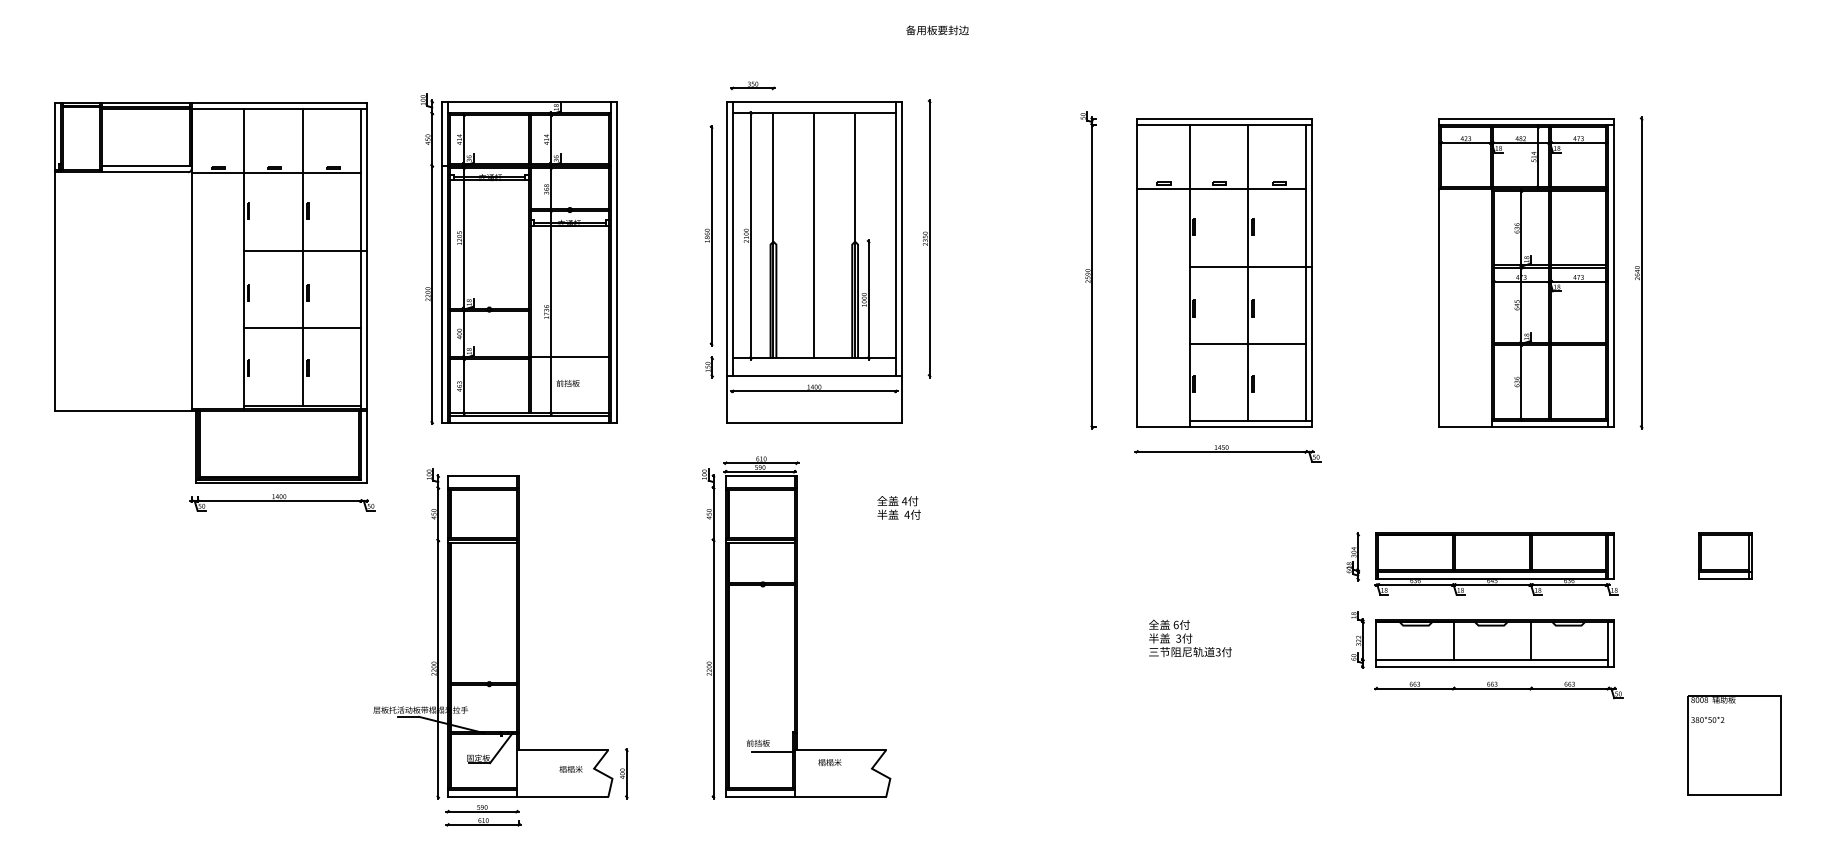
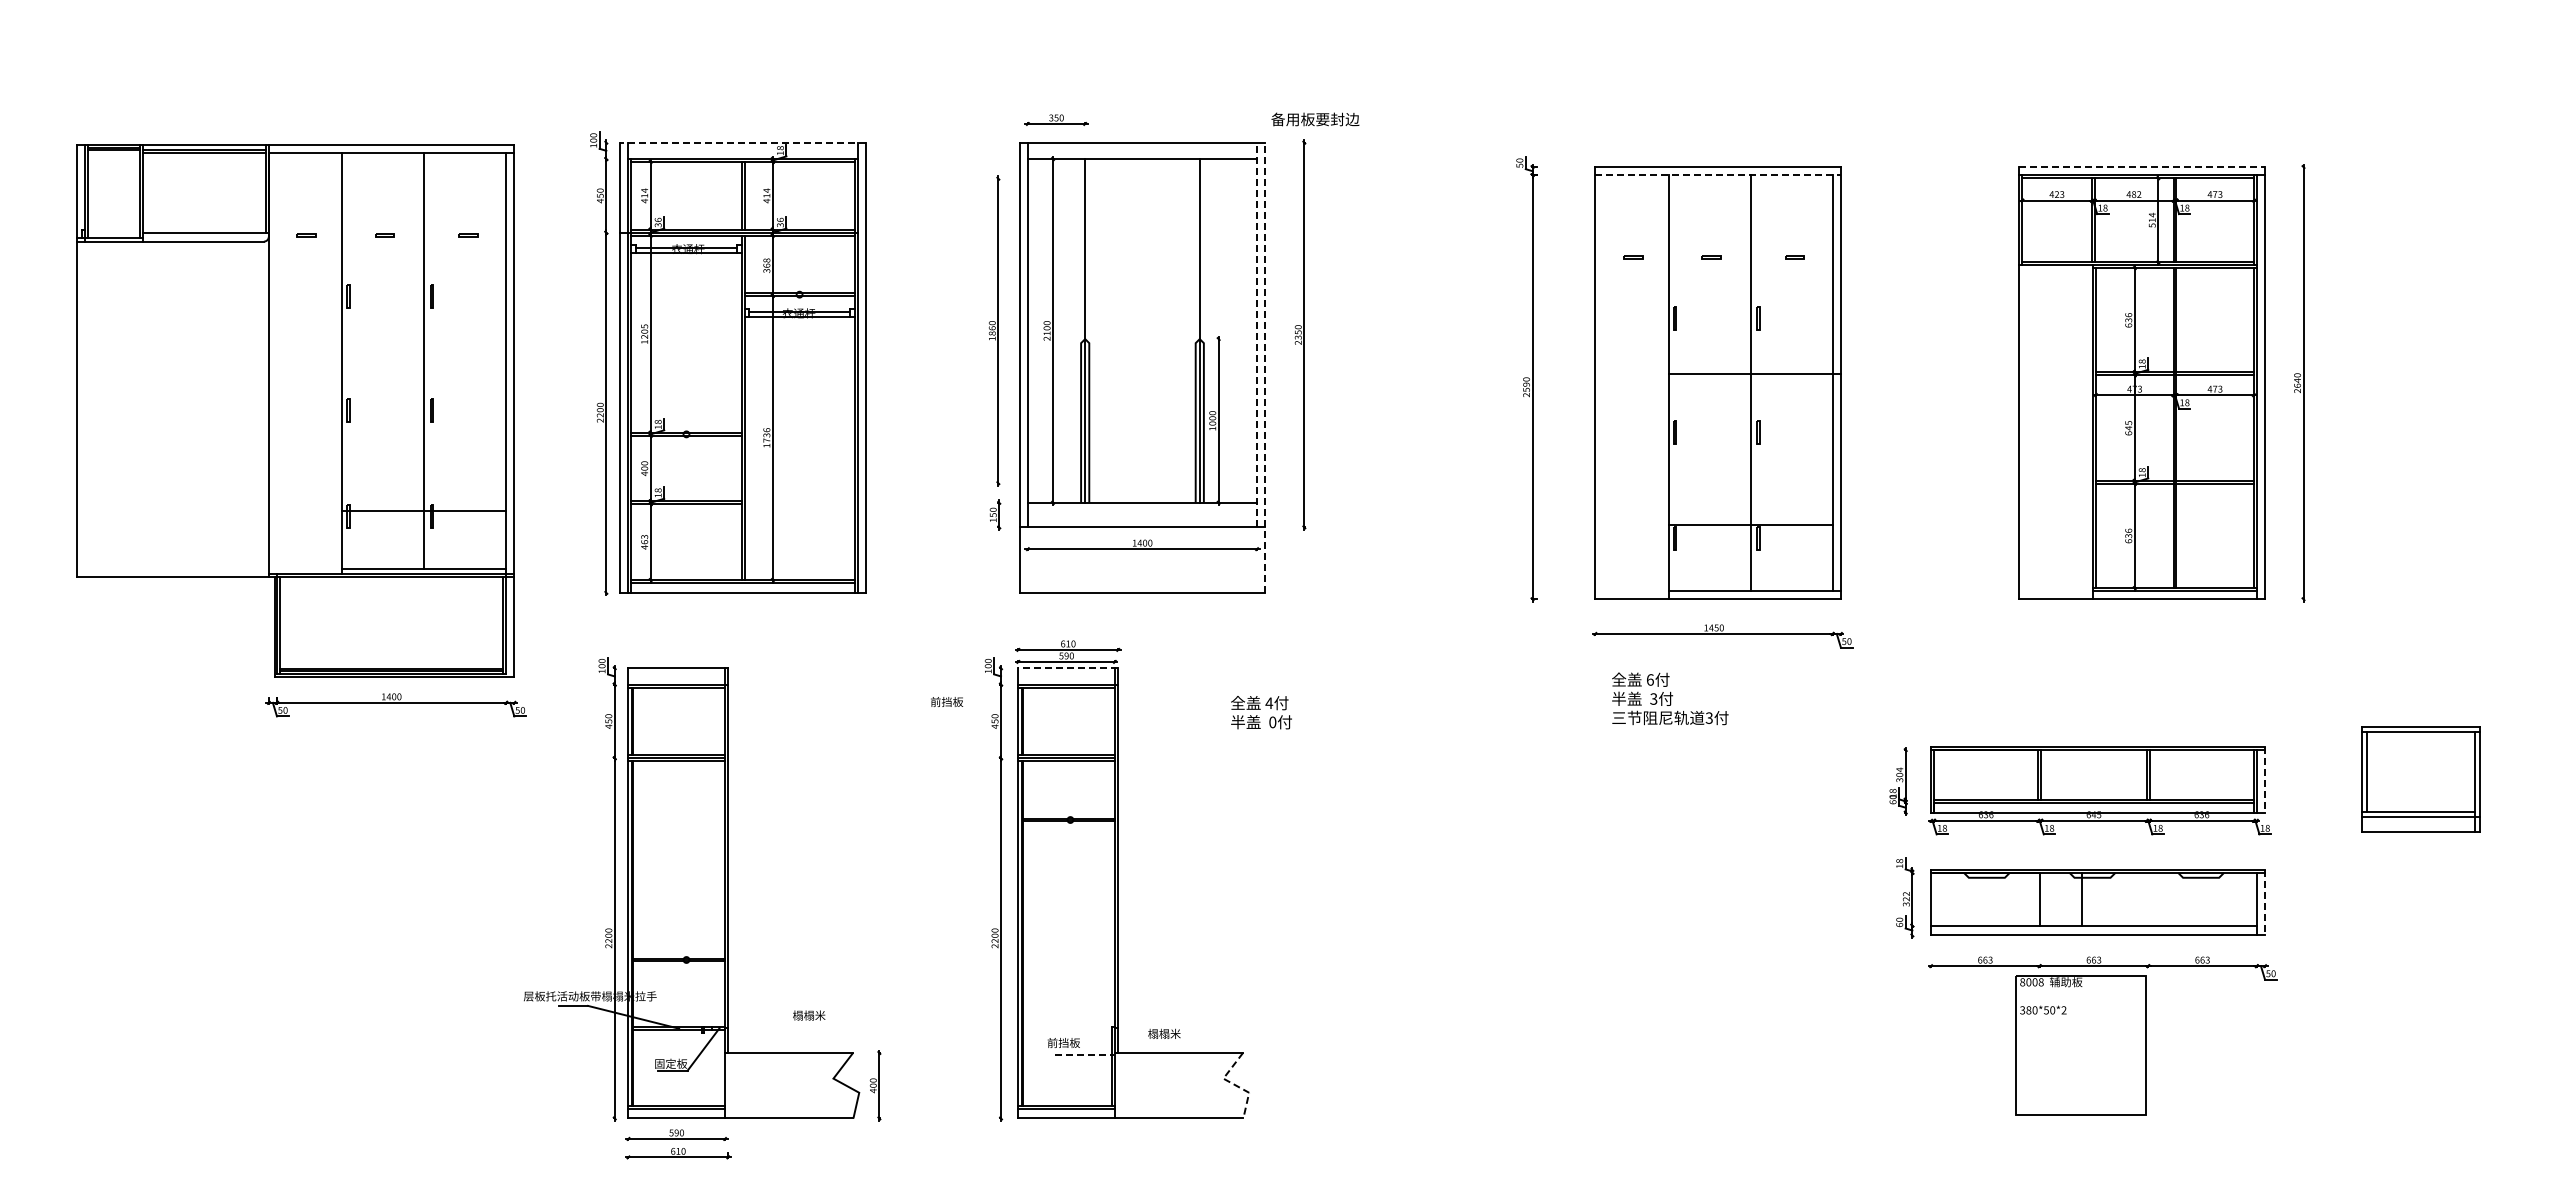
text: (937, 30) -> (1315, 119), moved
line: (529, 101) -> (743, 142), solid -> dashed
line: (1526, 119) -> (2142, 167), solid -> dashed
line: (1224, 125) -> (1718, 175), solid -> dashed
line: (276, 173) -> (387, 243), removed
line: (1221, 189) -> (1713, 265), removed
line: (814, 235) -> (1142, 330), removed
line: (896, 238) -> (1257, 334), solid -> dashed
line: (305, 250) -> (428, 351), removed
line: (901, 261) -> (1265, 367), solid -> dashed
line: (302, 328) -> (424, 511), moved
line: (1247, 343) -> (1750, 524), moved
line: (569, 357) -> (799, 501), removed
text: (568, 383) -> (947, 701), moved
line: (761, 476) -> (1068, 668), solid -> dashed
text: (906, 514) -> (1272, 722), 4 -> 0
line: (1614, 555) -> (2265, 779), solid -> dashed
part: (1725, 555) -> (2420, 779), size x1.6
text: (1190, 638) -> (1670, 698), moved
line: (1531, 640) -> (2082, 898), moved
line: (1614, 643) -> (2265, 902), solid -> dashed
part: (1734, 745) -> (2080, 1045), moved
line: (772, 751) -> (1084, 1054), solid -> dashed
text: (829, 762) -> (1164, 1033), moved
text: (571, 769) -> (809, 1015), moved
line: (879, 772) -> (1233, 1084), solid -> dashed

